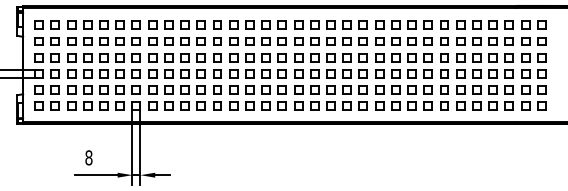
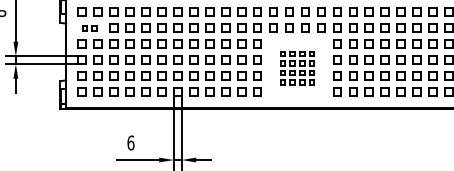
part: (46, 41) -> (89, 28), size x0.6
part: (257, 81) -> (296, 67), size x0.6
text: (88, 157) -> (130, 142), 8 -> 6

